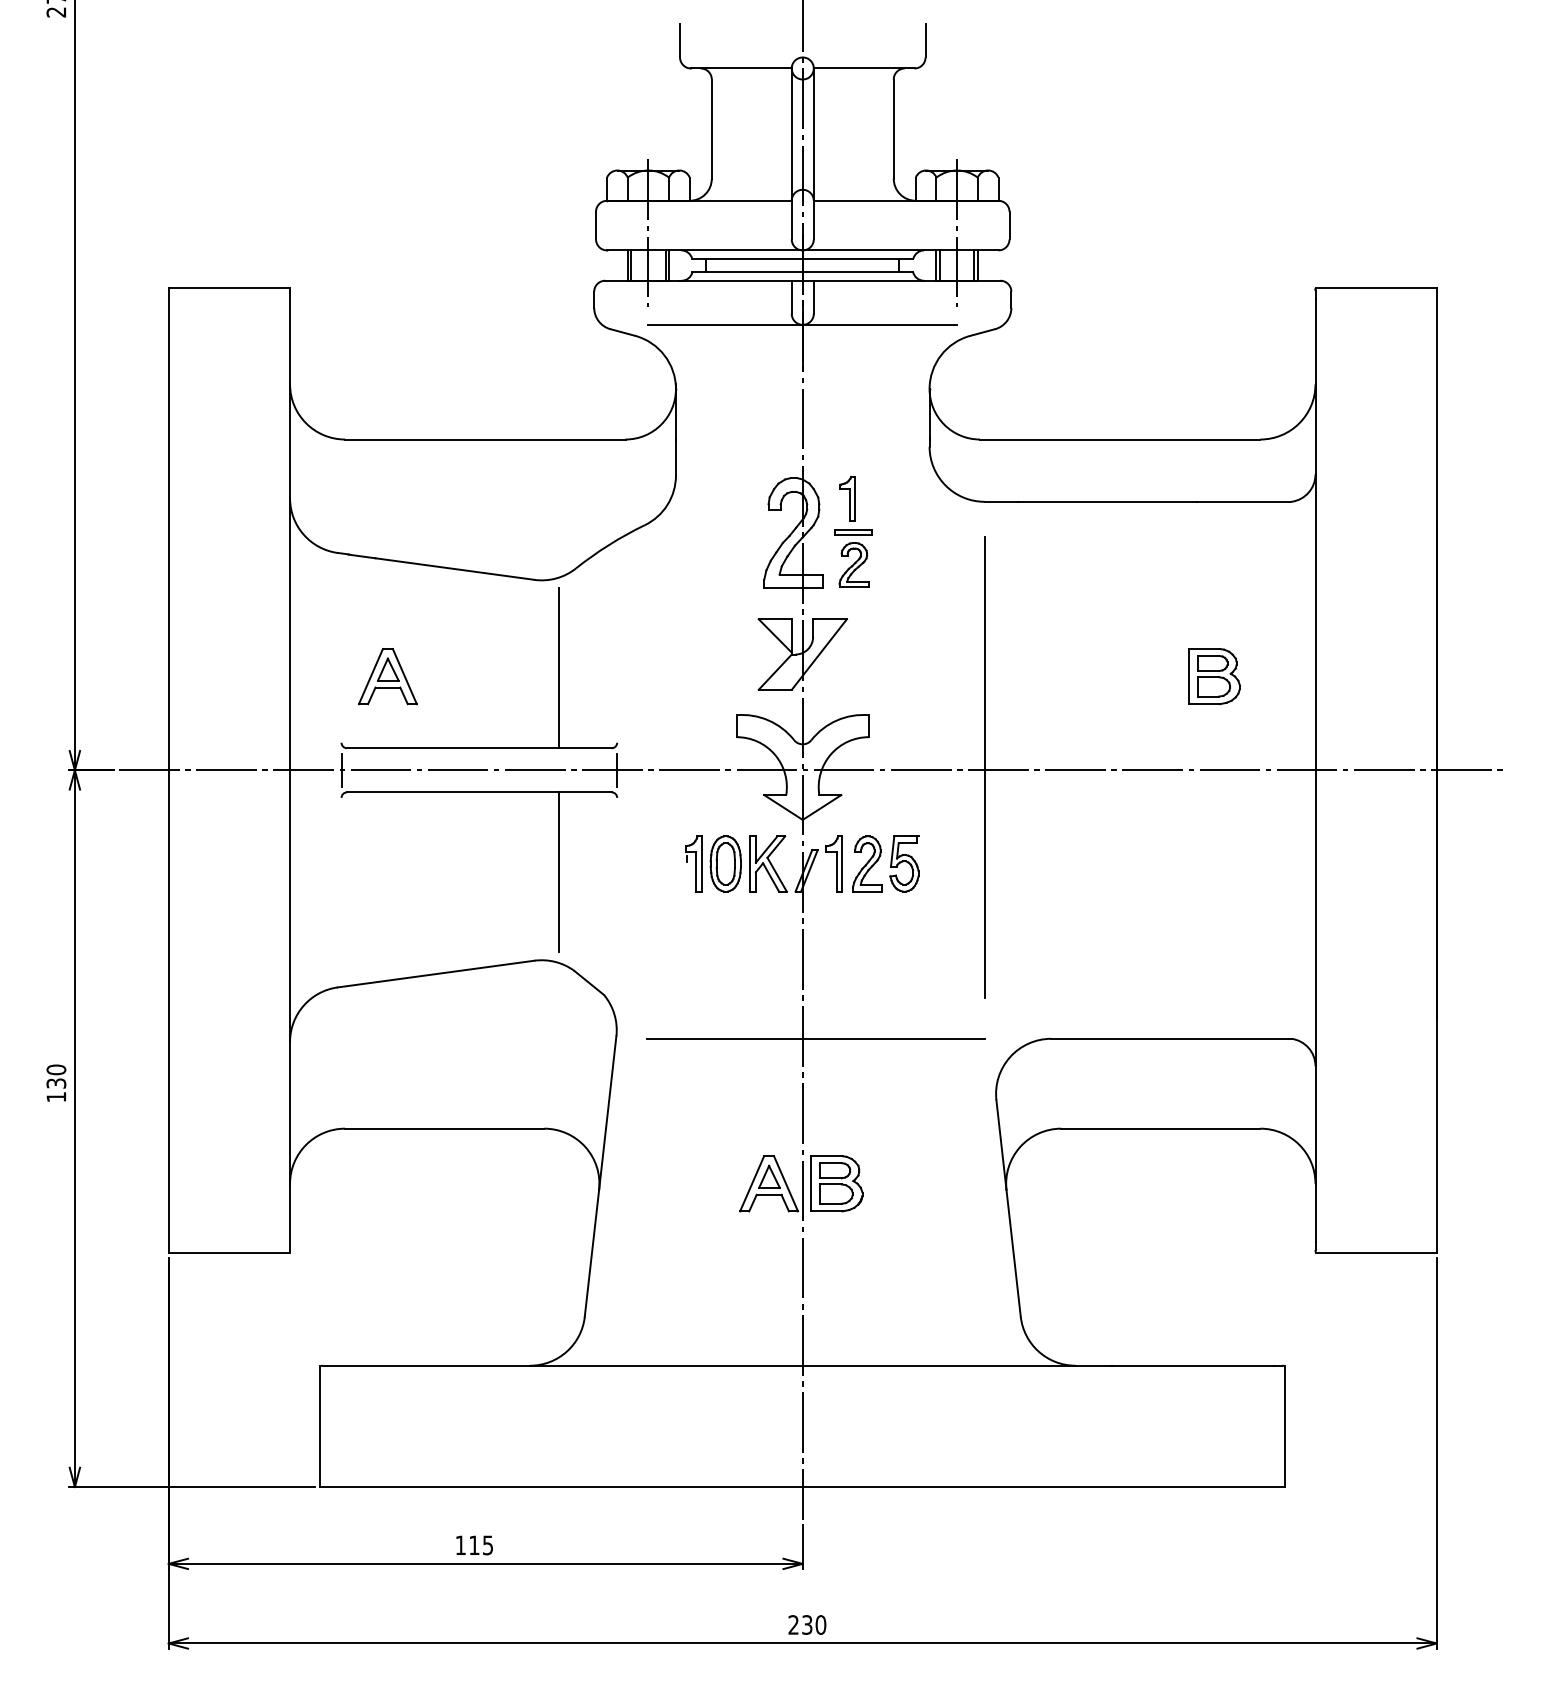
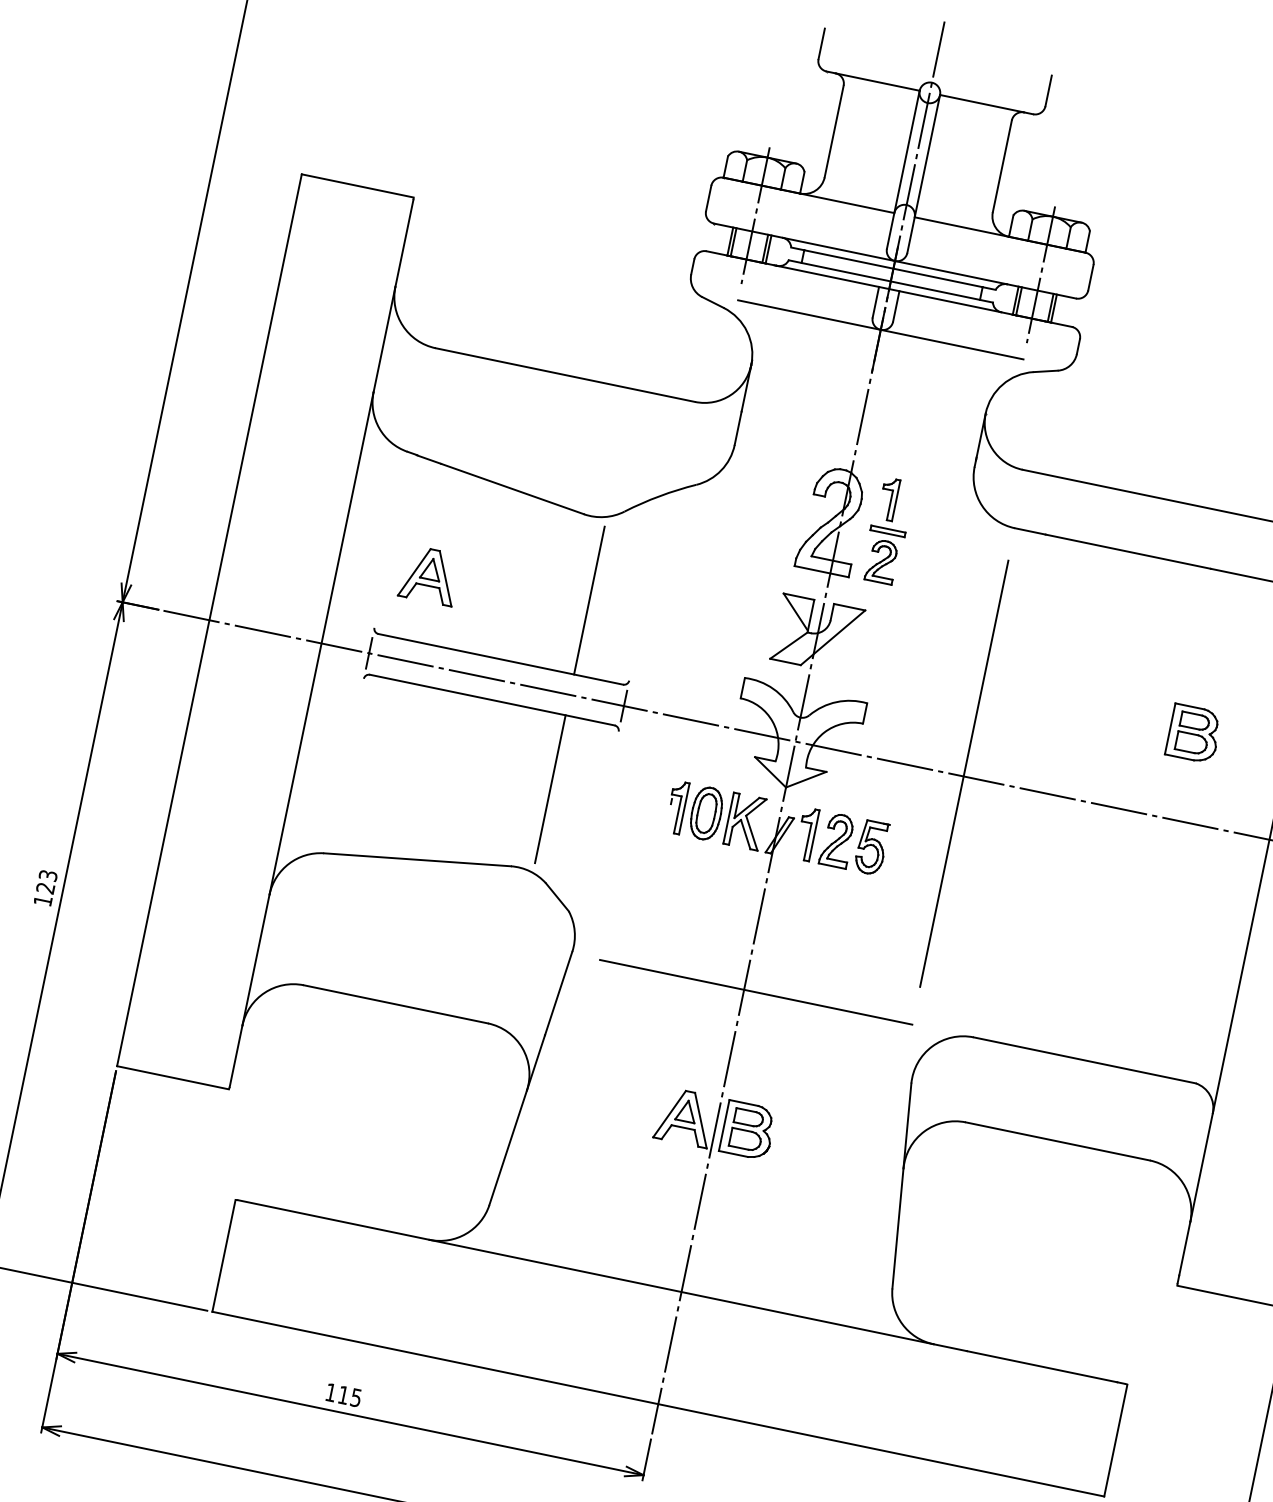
text: (56, 1076) -> (47, 881), 130 -> 123

